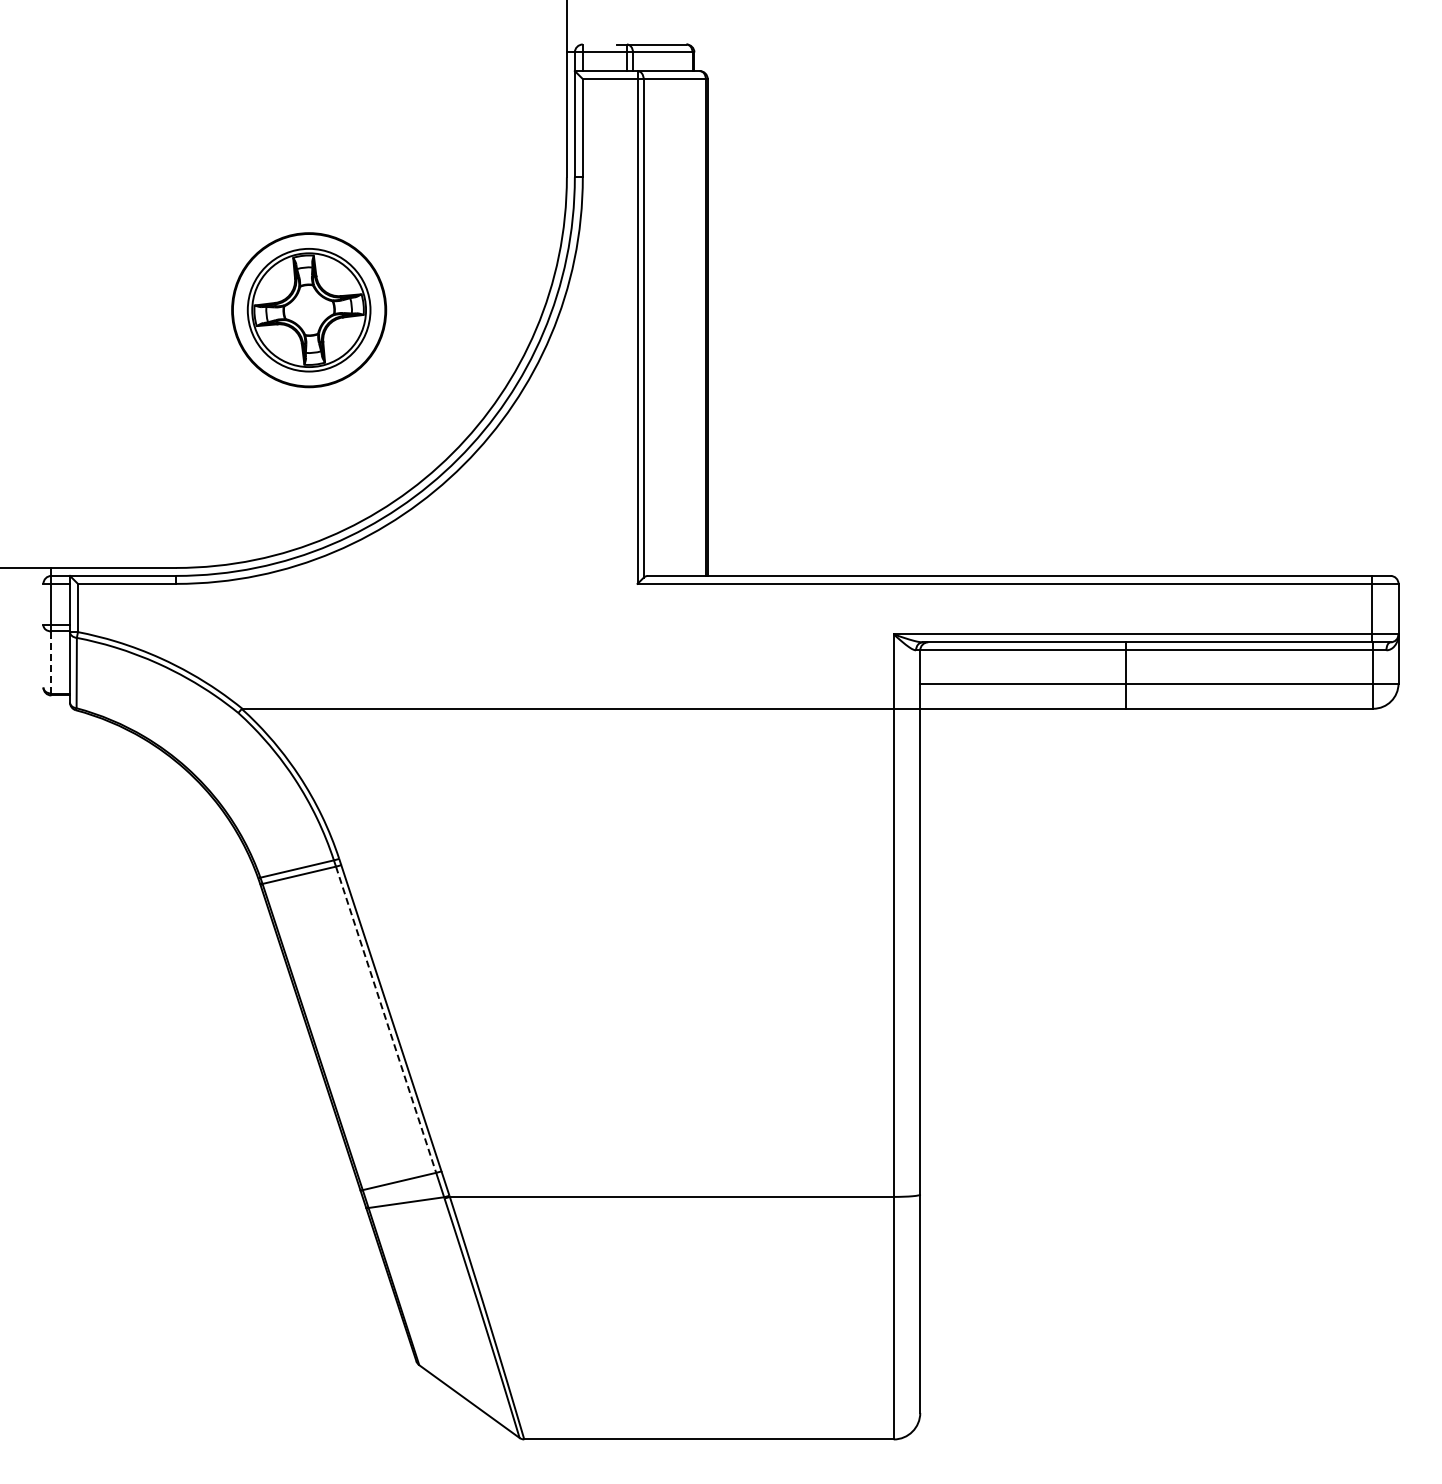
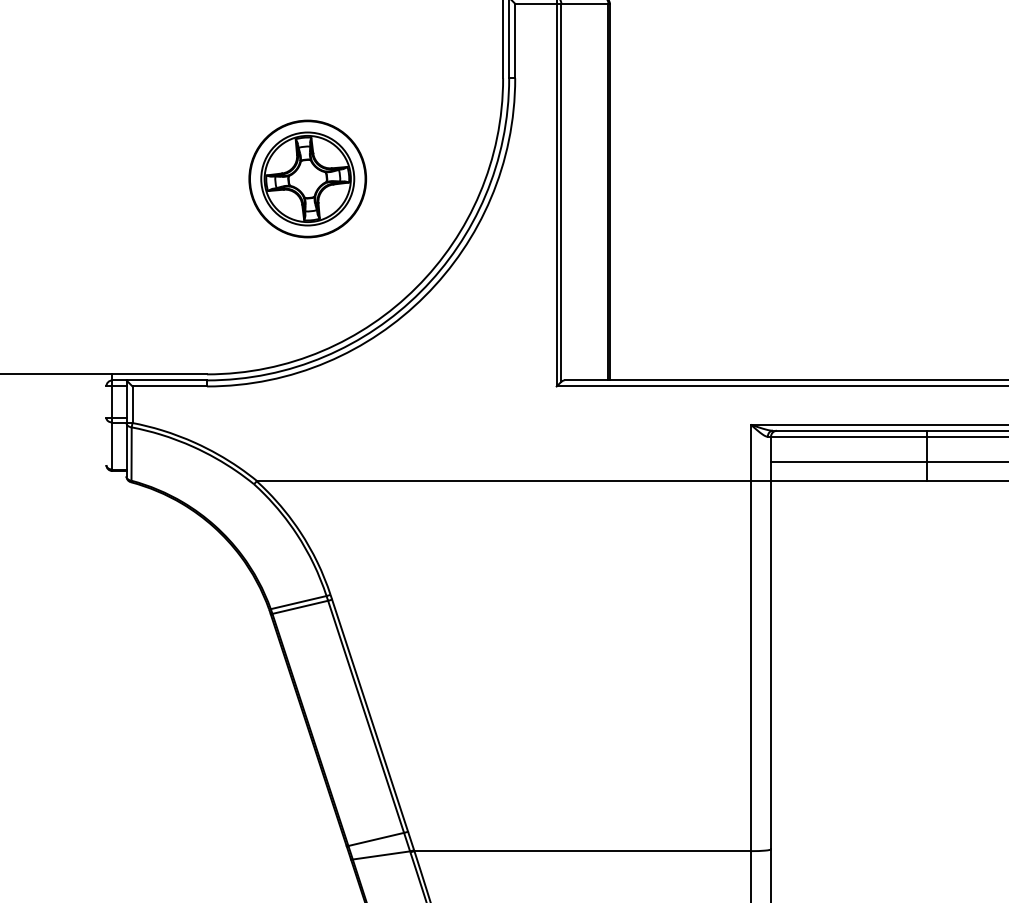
line: (51, 662) -> (112, 446), dashed -> solid
line: (386, 1020) -> (366, 717), dashed -> solid

